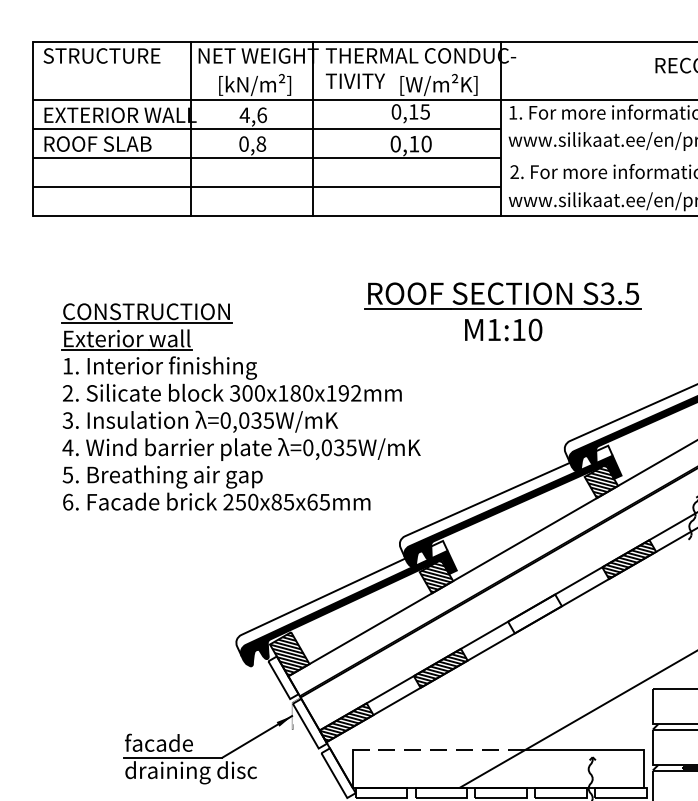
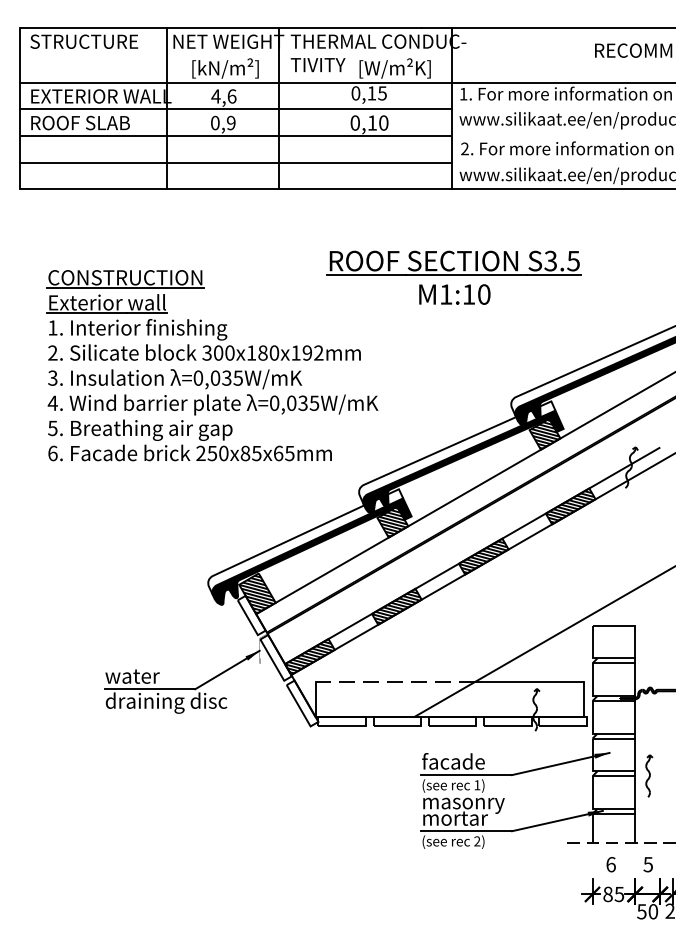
text: (260, 143) -> (230, 122), 0,8 -> 0,9
hatch: (534, 613) -> (483, 556), added
text: (158, 742) -> (136, 675), facade -> water

